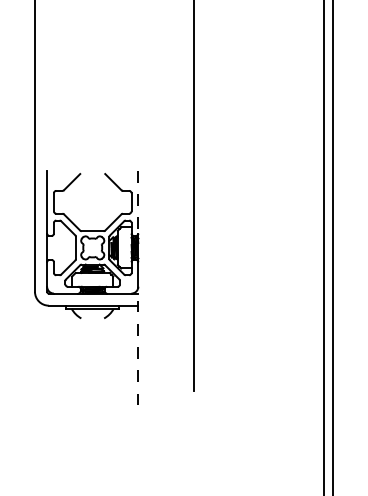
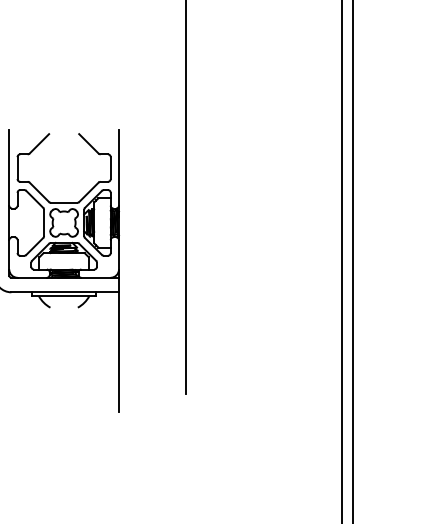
line: (138, 202) -> (119, 168), dashed -> solid
line: (138, 345) -> (119, 340), dashed -> solid

